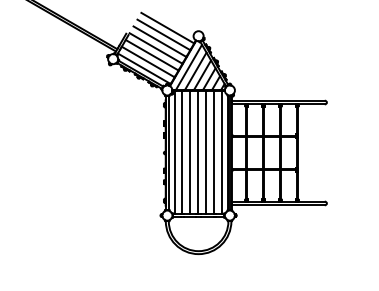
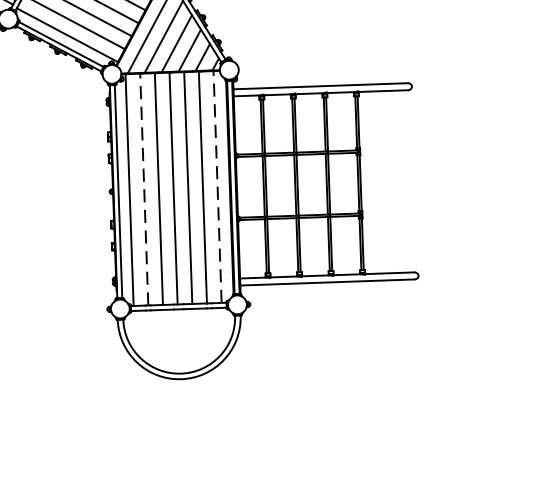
line: (182, 152) -> (144, 189), solid -> dashed
line: (221, 152) -> (217, 187), solid -> dashed

